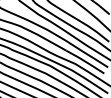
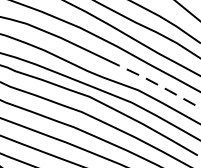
line: (85, 61) -> (157, 84), solid -> dashed

